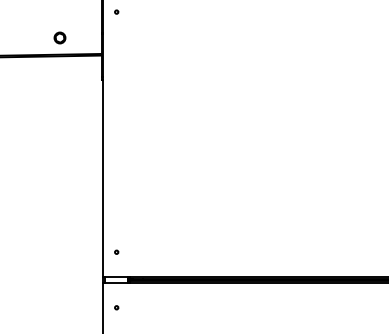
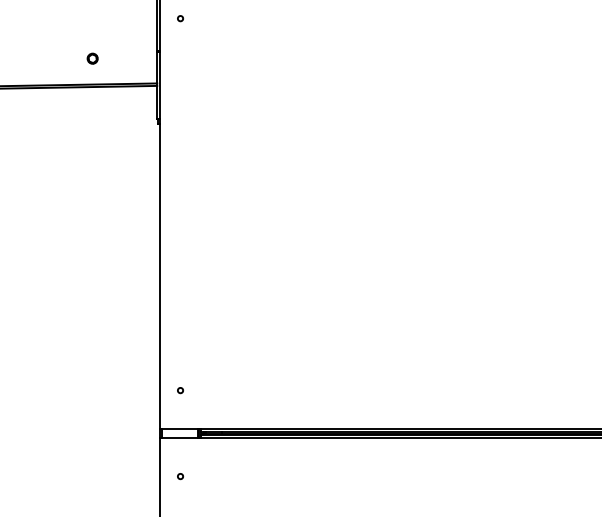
part: (59, 37) -> (91, 57), size x0.6

